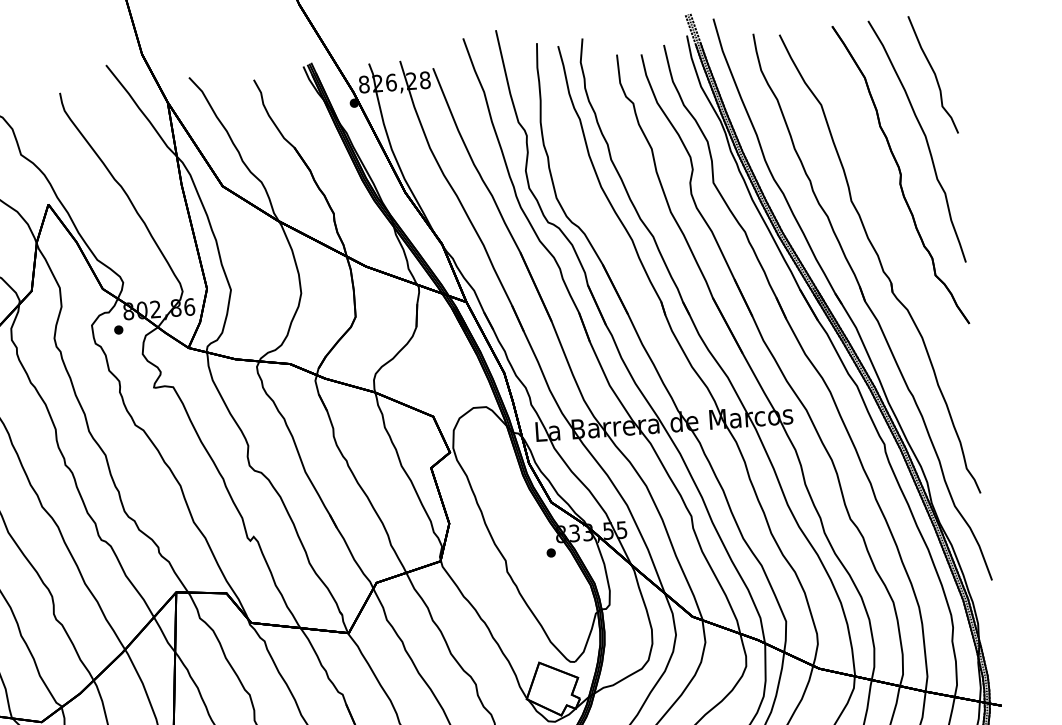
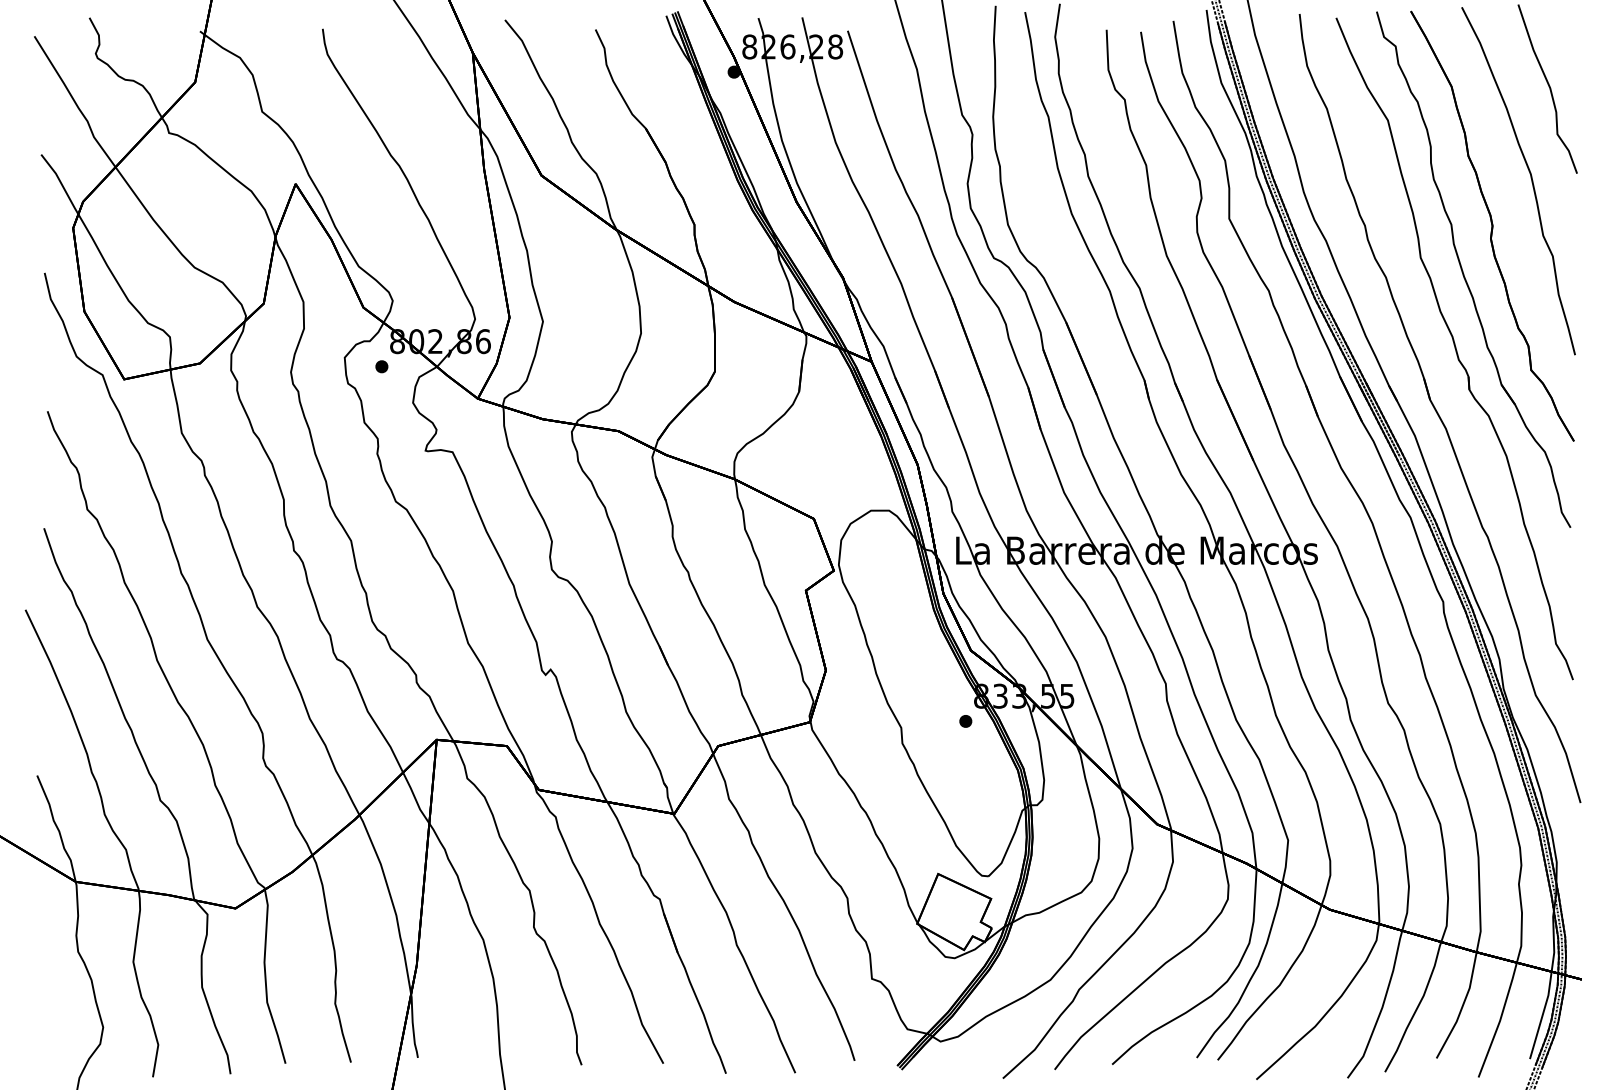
part: (882, 207) -> (1463, 270), added

